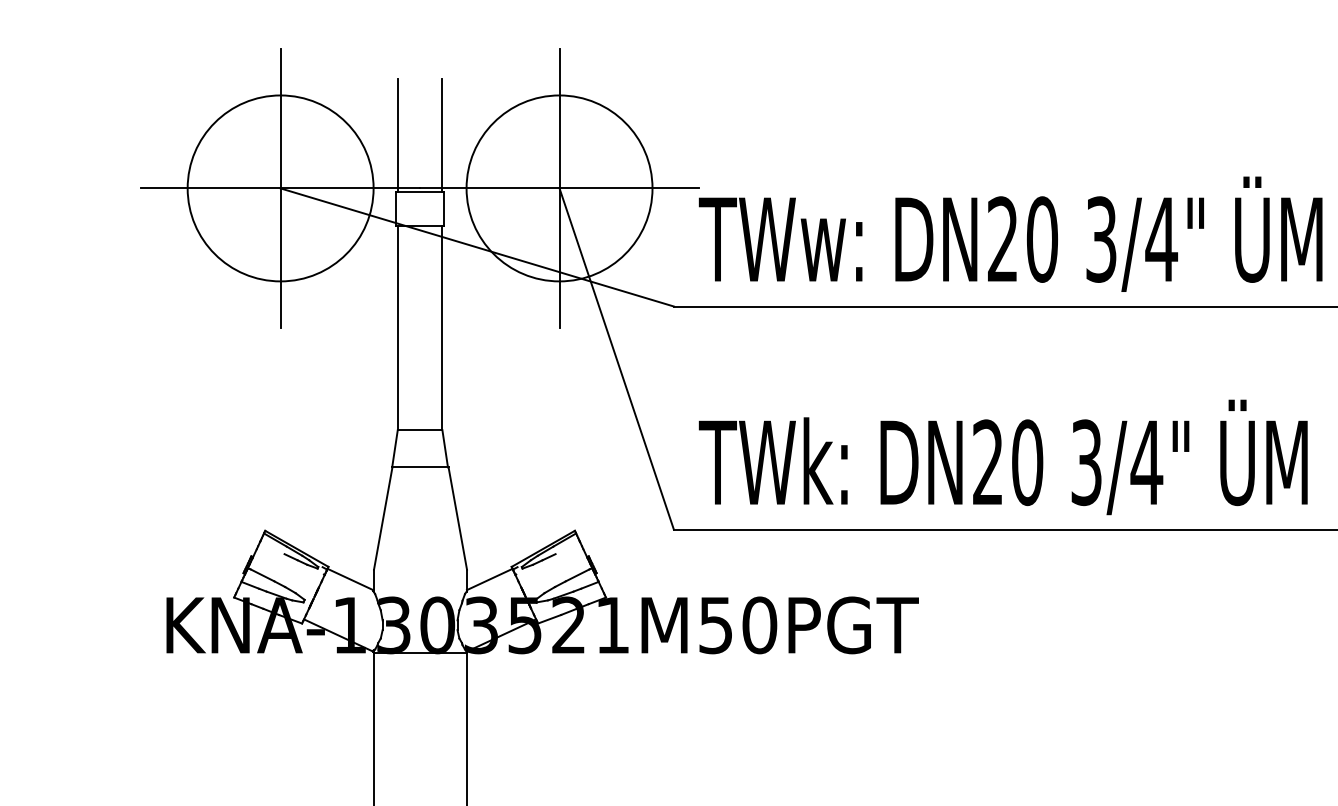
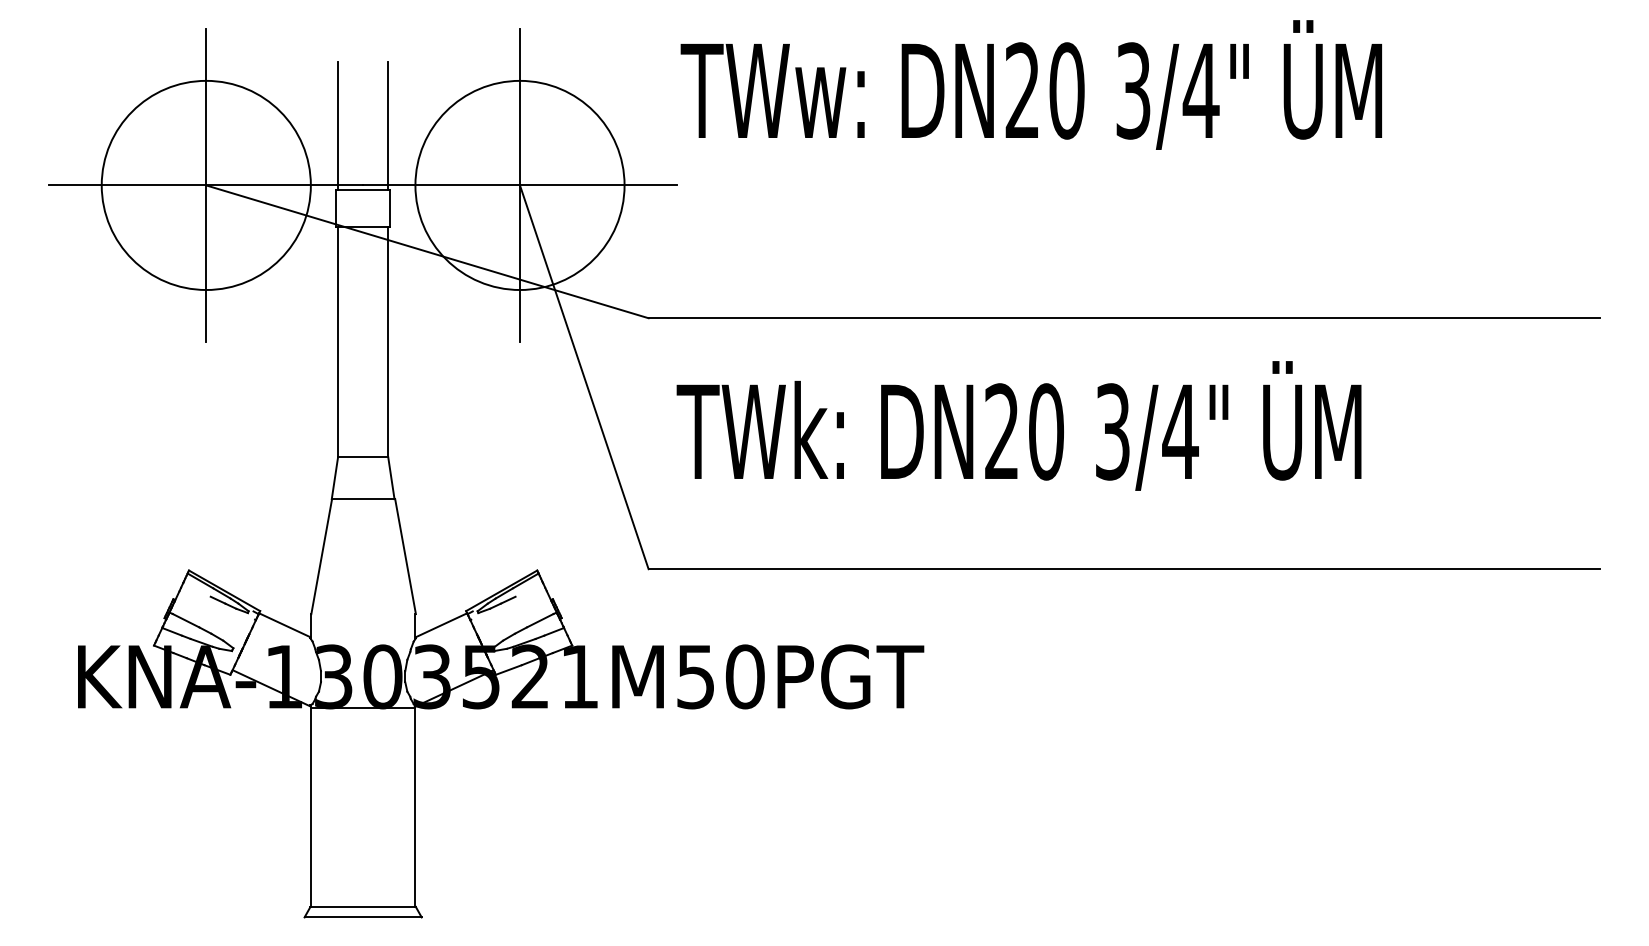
text: (1009, 233) -> (1030, 84), moved
text: (1002, 456) -> (1018, 425), moved

